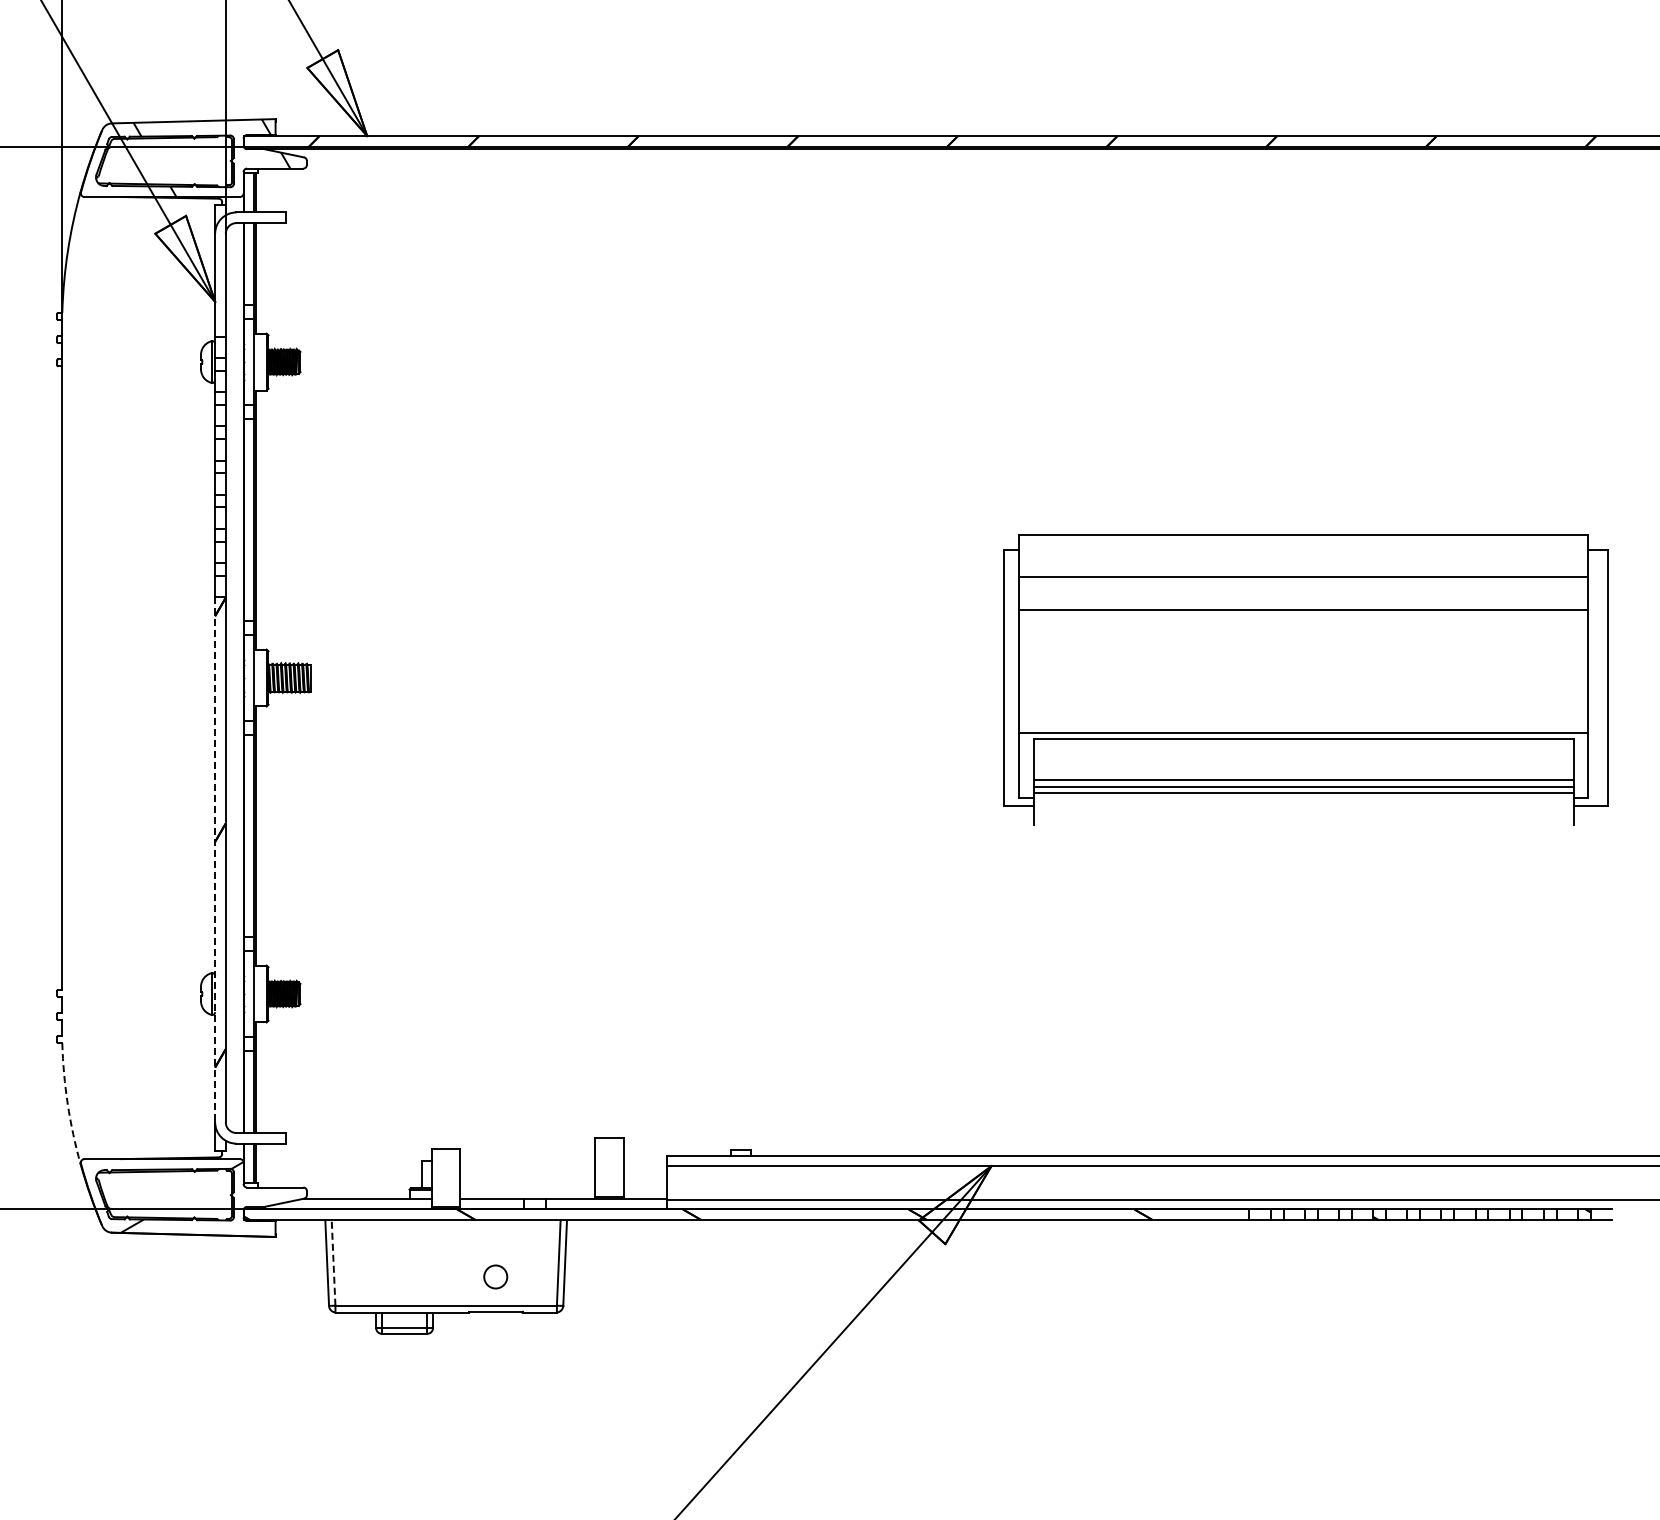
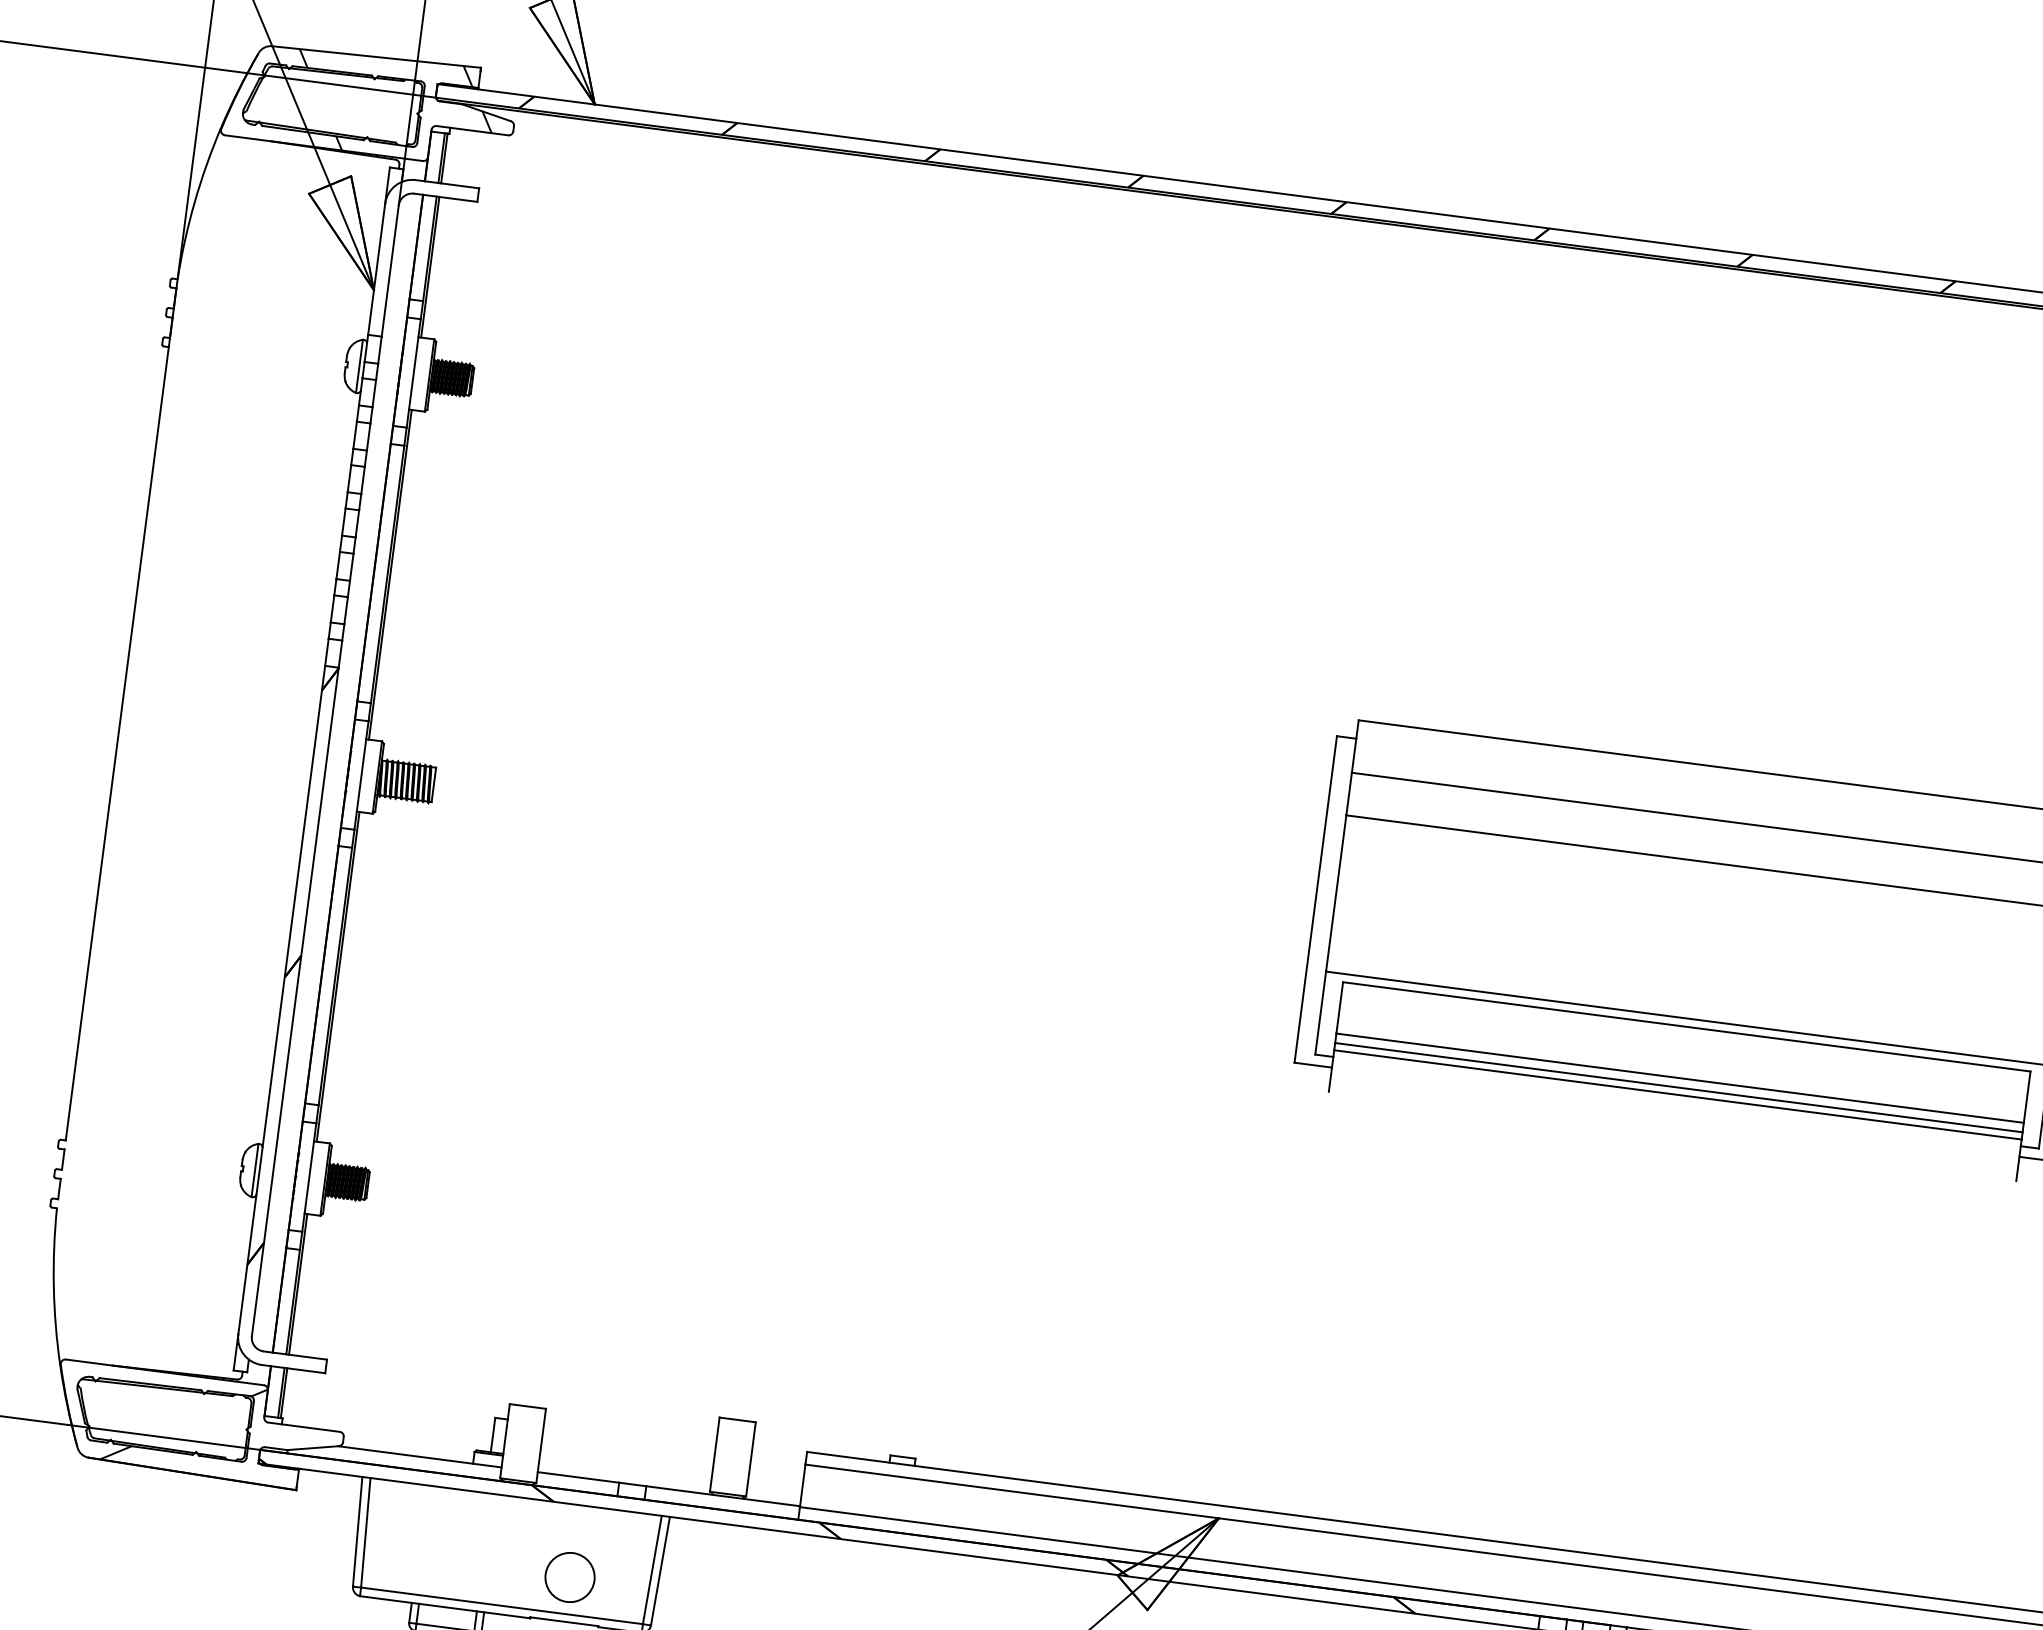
line: (215, 859) -> (282, 999), dashed -> solid
arc: (67, 1104) -> (53, 1287), dashed -> solid
line: (333, 1262) -> (365, 1532), dashed -> solid
circle: (495, 1276) -> (569, 1576), size x1.67

